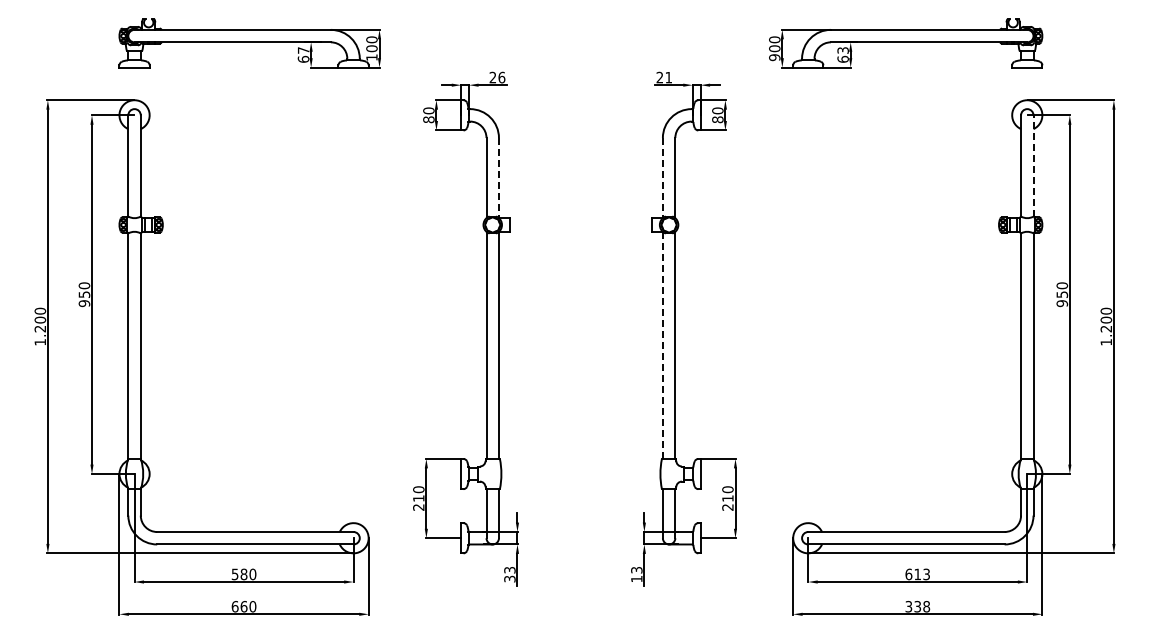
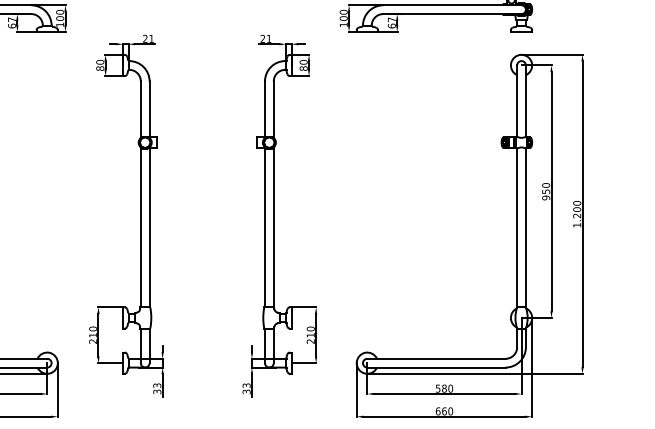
text: (842, 50) -> (391, 19), 63 -> 67
text: (774, 57) -> (343, 24), 900 -> 100
text: (501, 77) -> (151, 38), 26 -> 21
line: (1033, 166) -> (525, 101), dashed -> solid
line: (498, 178) -> (149, 109), dashed -> solid
line: (662, 178) -> (264, 109), dashed -> solid
line: (662, 345) -> (264, 227), dashed -> solid
text: (917, 574) -> (444, 388), 613 -> 580
text: (636, 578) -> (246, 391), 13 -> 33
text: (917, 606) -> (444, 411), 338 -> 660

